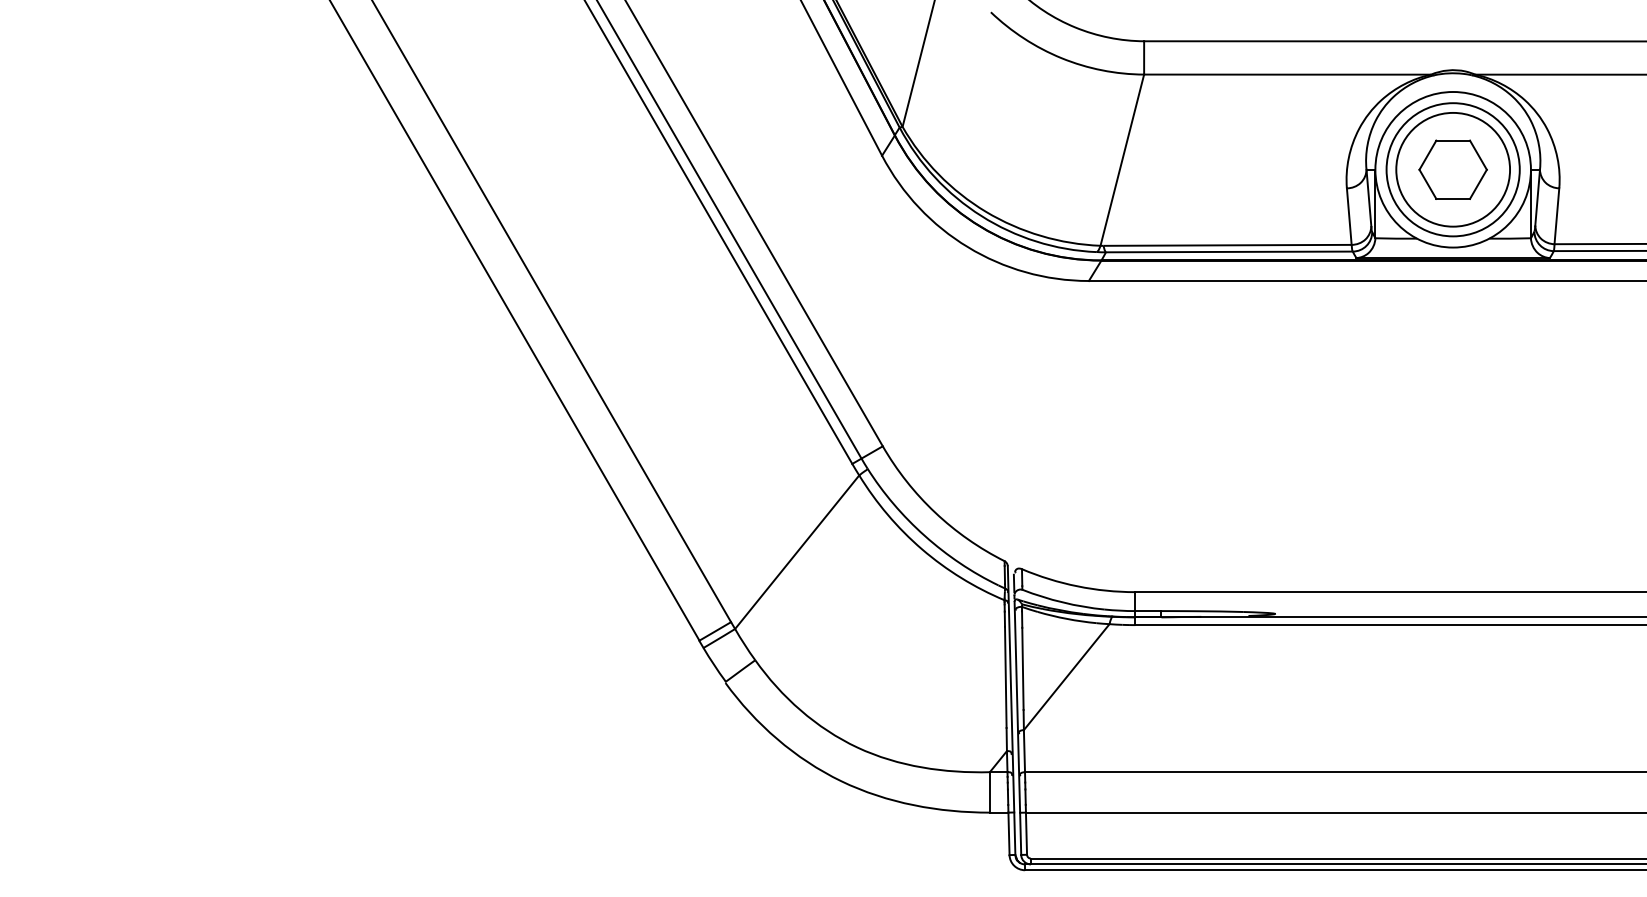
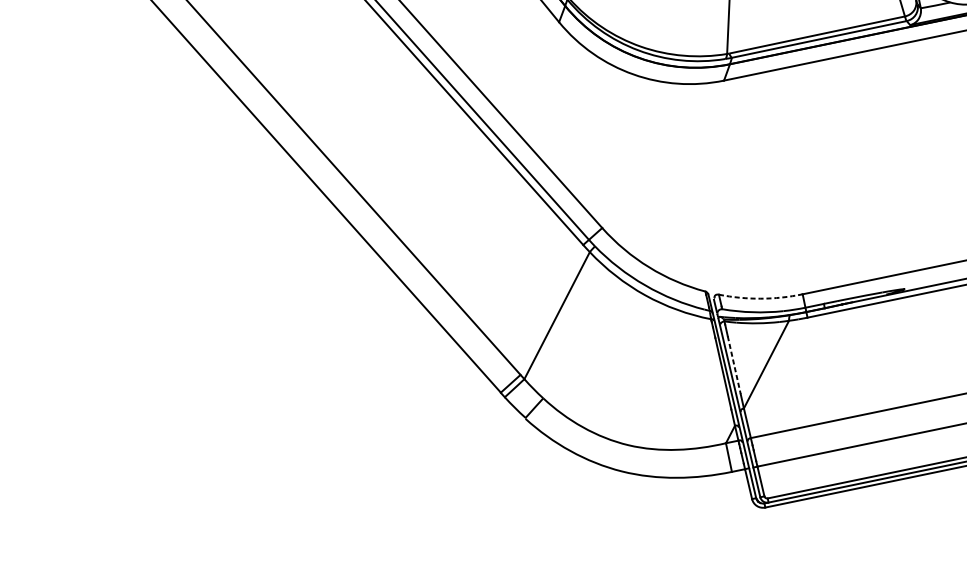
arc: (1077, 586) -> (760, 298), solid -> dashed
line: (1022, 669) -> (734, 365), solid -> dashed

